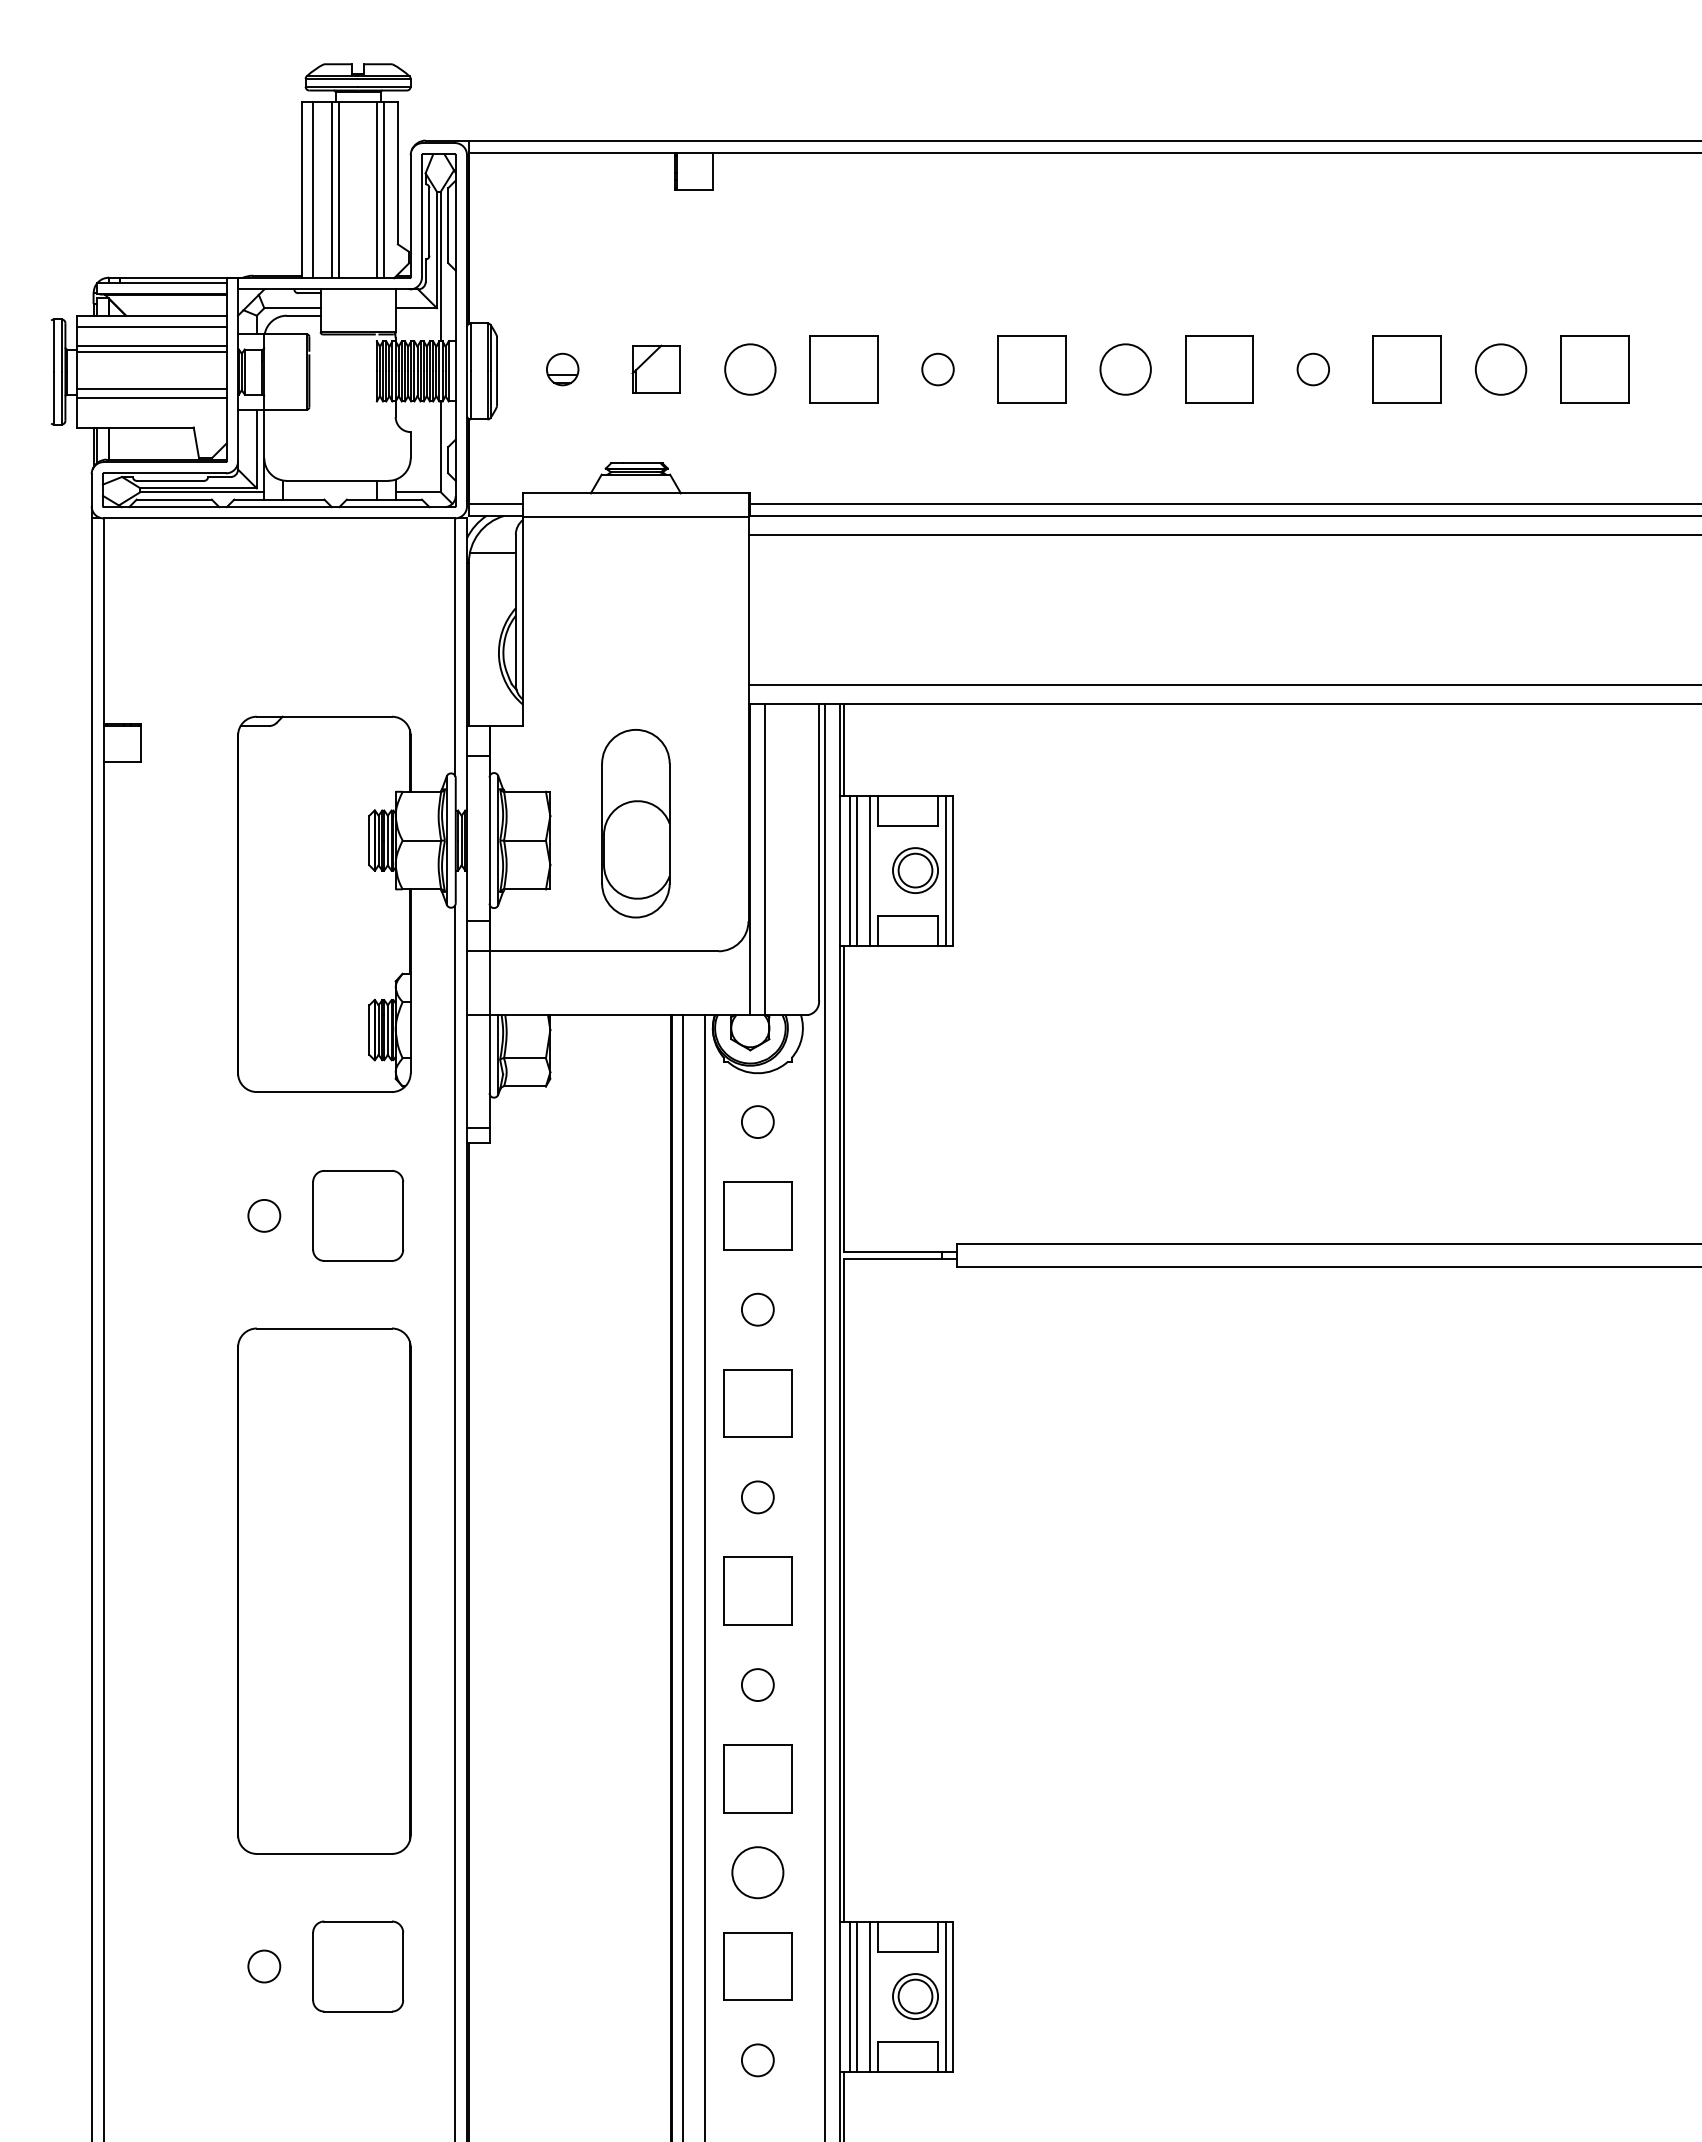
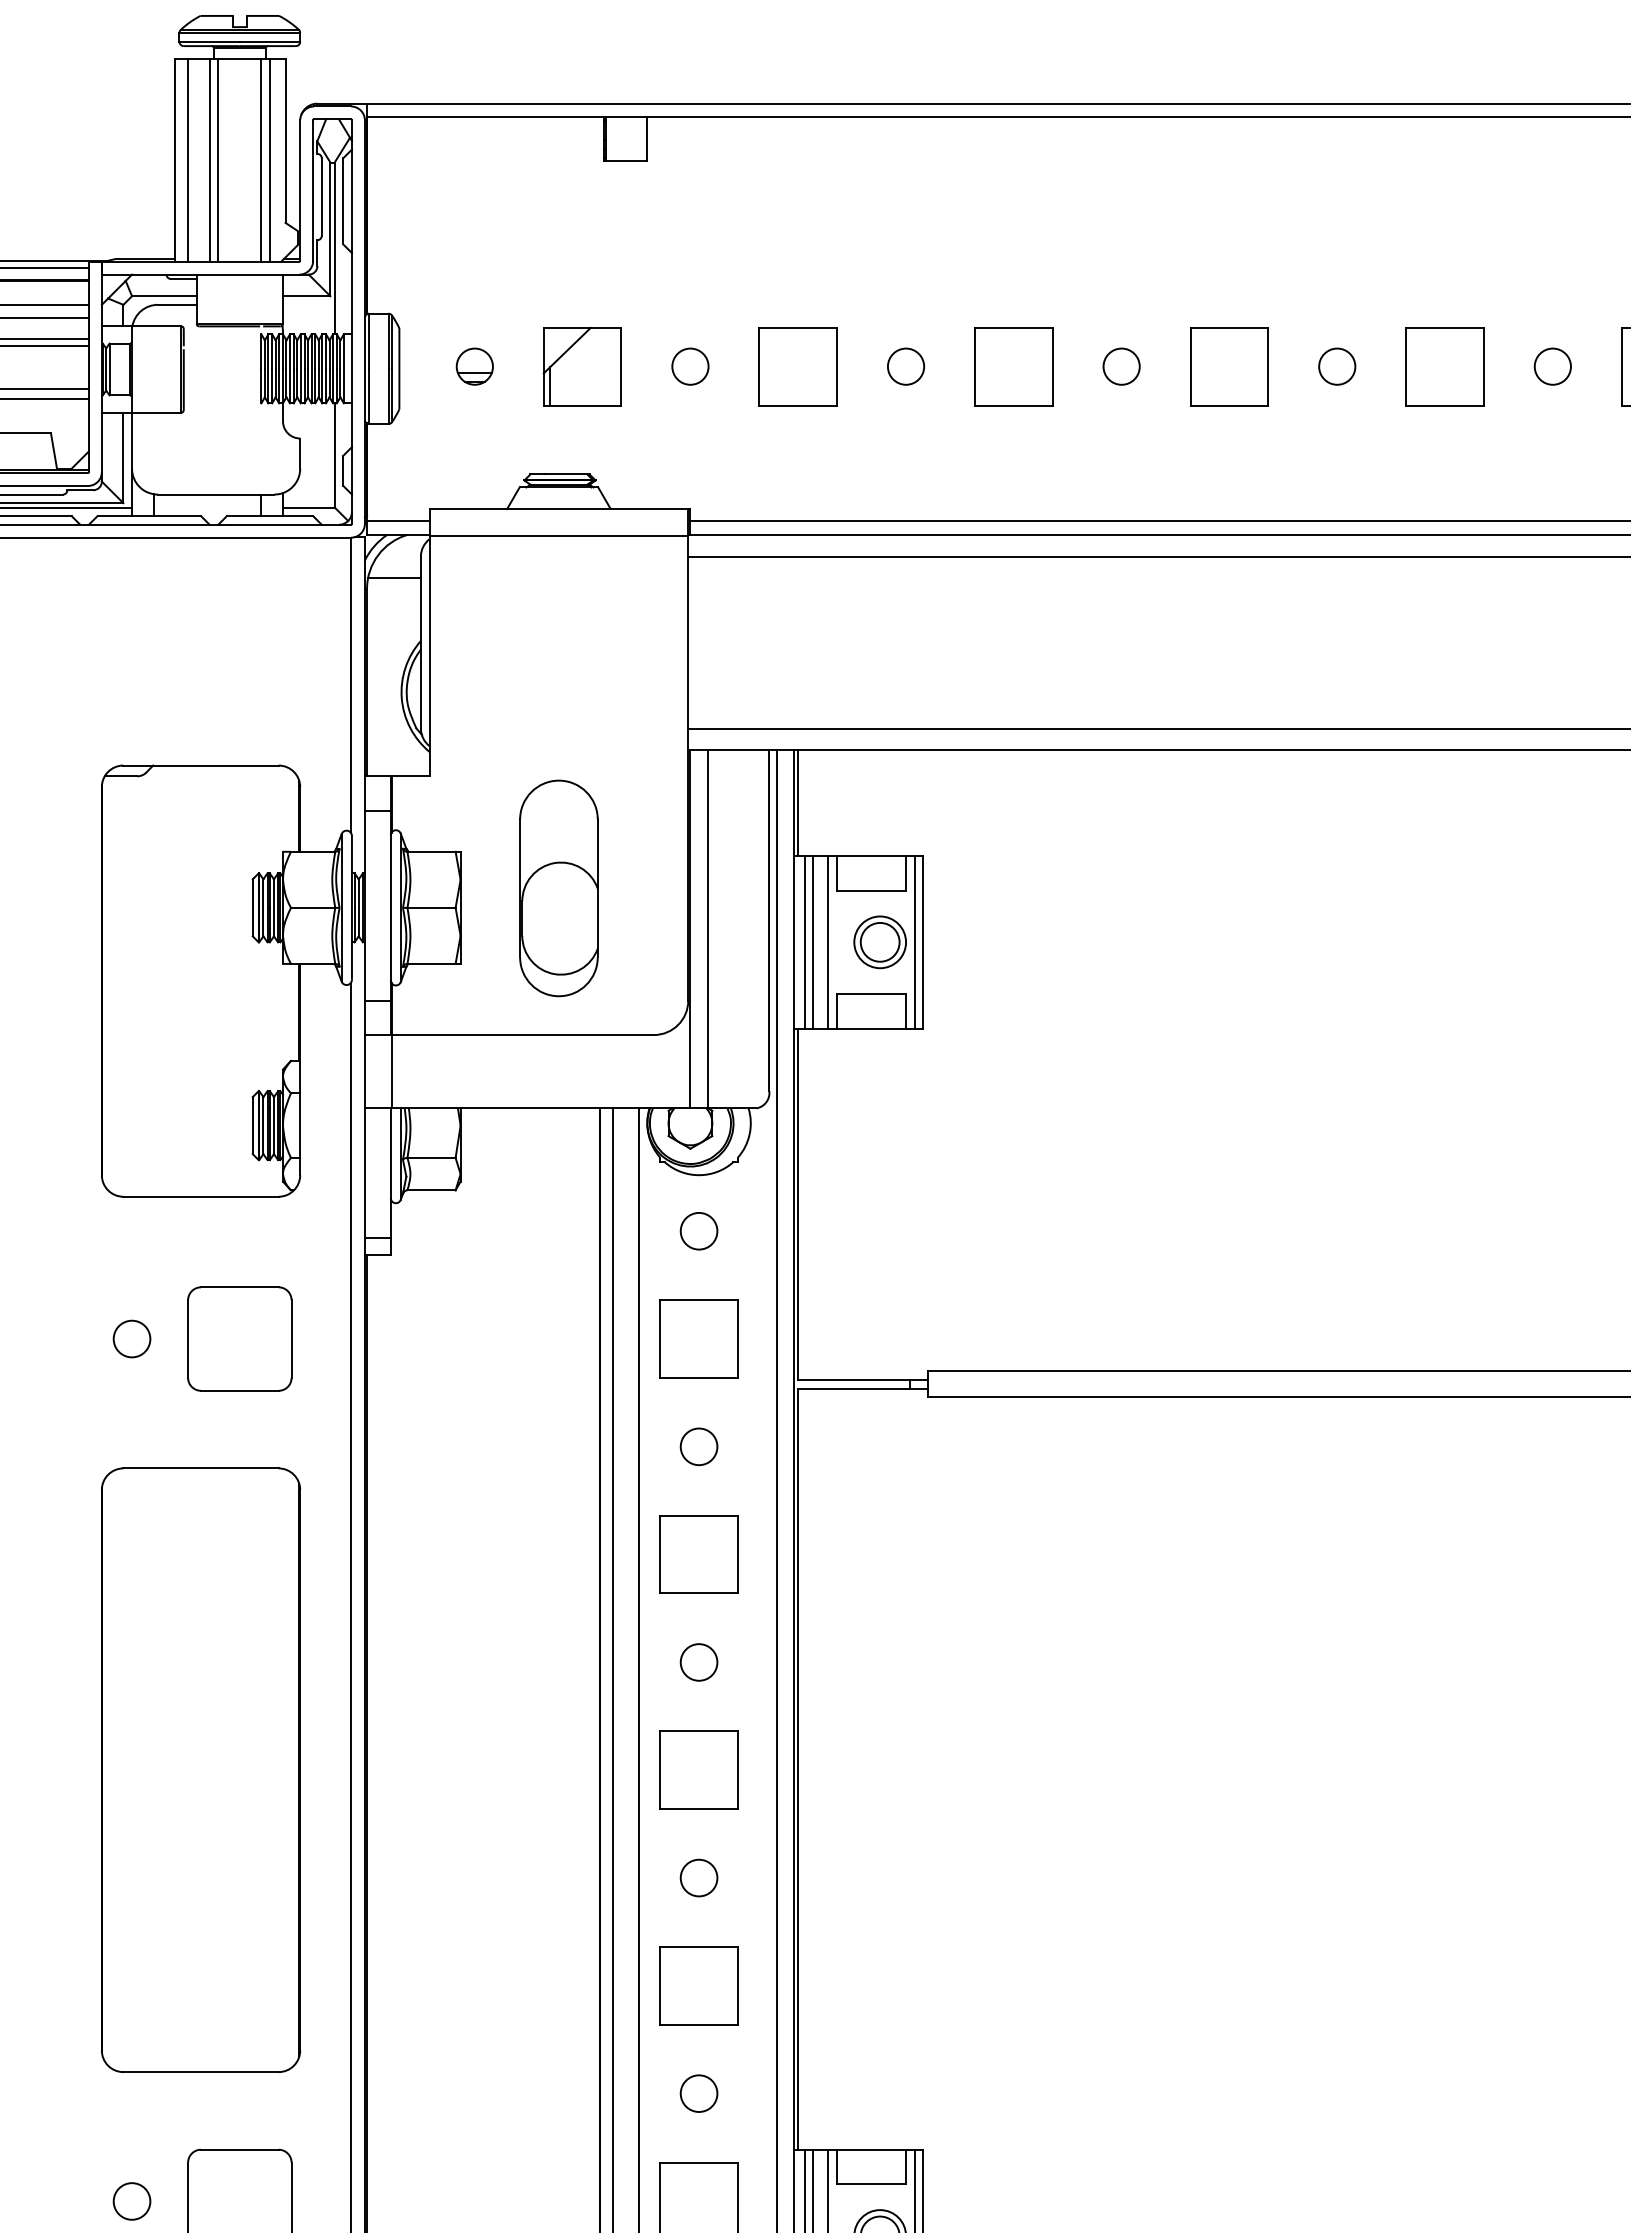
part: (655, 368) -> (581, 365), size x1.43
circle: (750, 369) -> (690, 366), size x0.62
circle: (1125, 369) -> (1121, 366), size x0.62
circle: (1500, 369) -> (1552, 366), size x0.62
circle: (757, 1872) -> (698, 2093), size x0.62

